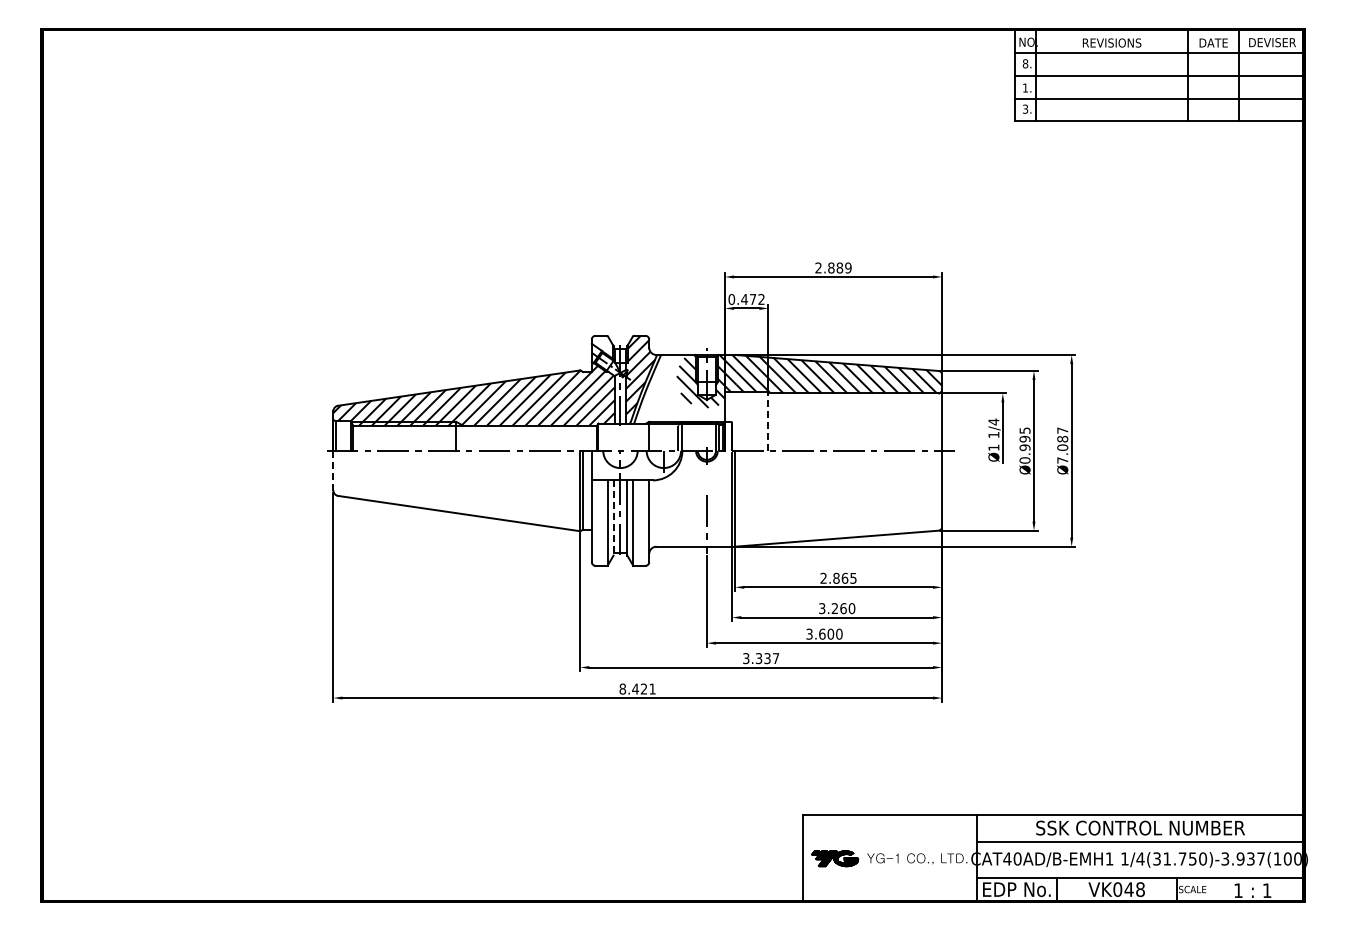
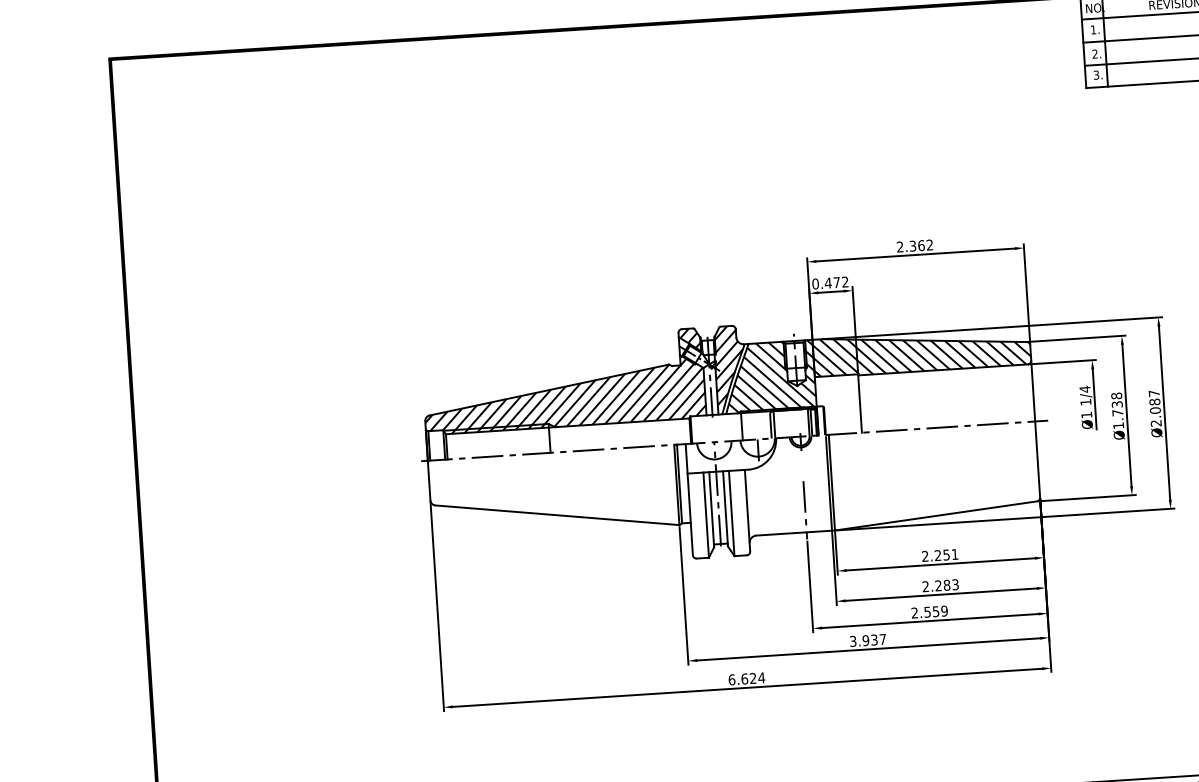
text: (1025, 63) -> (1093, 29), 8. -> 1.
text: (1024, 87) -> (1094, 53), 1. -> 2.
text: (839, 267) -> (921, 245), 2.889 -> 2.362
hatch: (603, 345) -> (690, 338), added
hatch: (679, 388) -> (769, 376), added
line: (768, 421) -> (860, 403), dashed -> solid
text: (1024, 445) -> (1117, 410), Ø0.995 -> Ø1.738
text: (1062, 460) -> (1156, 423), Ø7.087 -> Ø2.087
line: (333, 470) -> (429, 480), dashed -> solid
line: (613, 518) -> (711, 510), dashed -> solid
text: (844, 577) -> (946, 554), 2.865 -> 2.251
text: (837, 608) -> (941, 585), 3.260 -> 2.283
text: (824, 633) -> (929, 611), 3.600 -> 2.559
text: (758, 658) -> (865, 640), 3.337 -> 3.937
text: (637, 688) -> (746, 678), 8.421 -> 6.624

